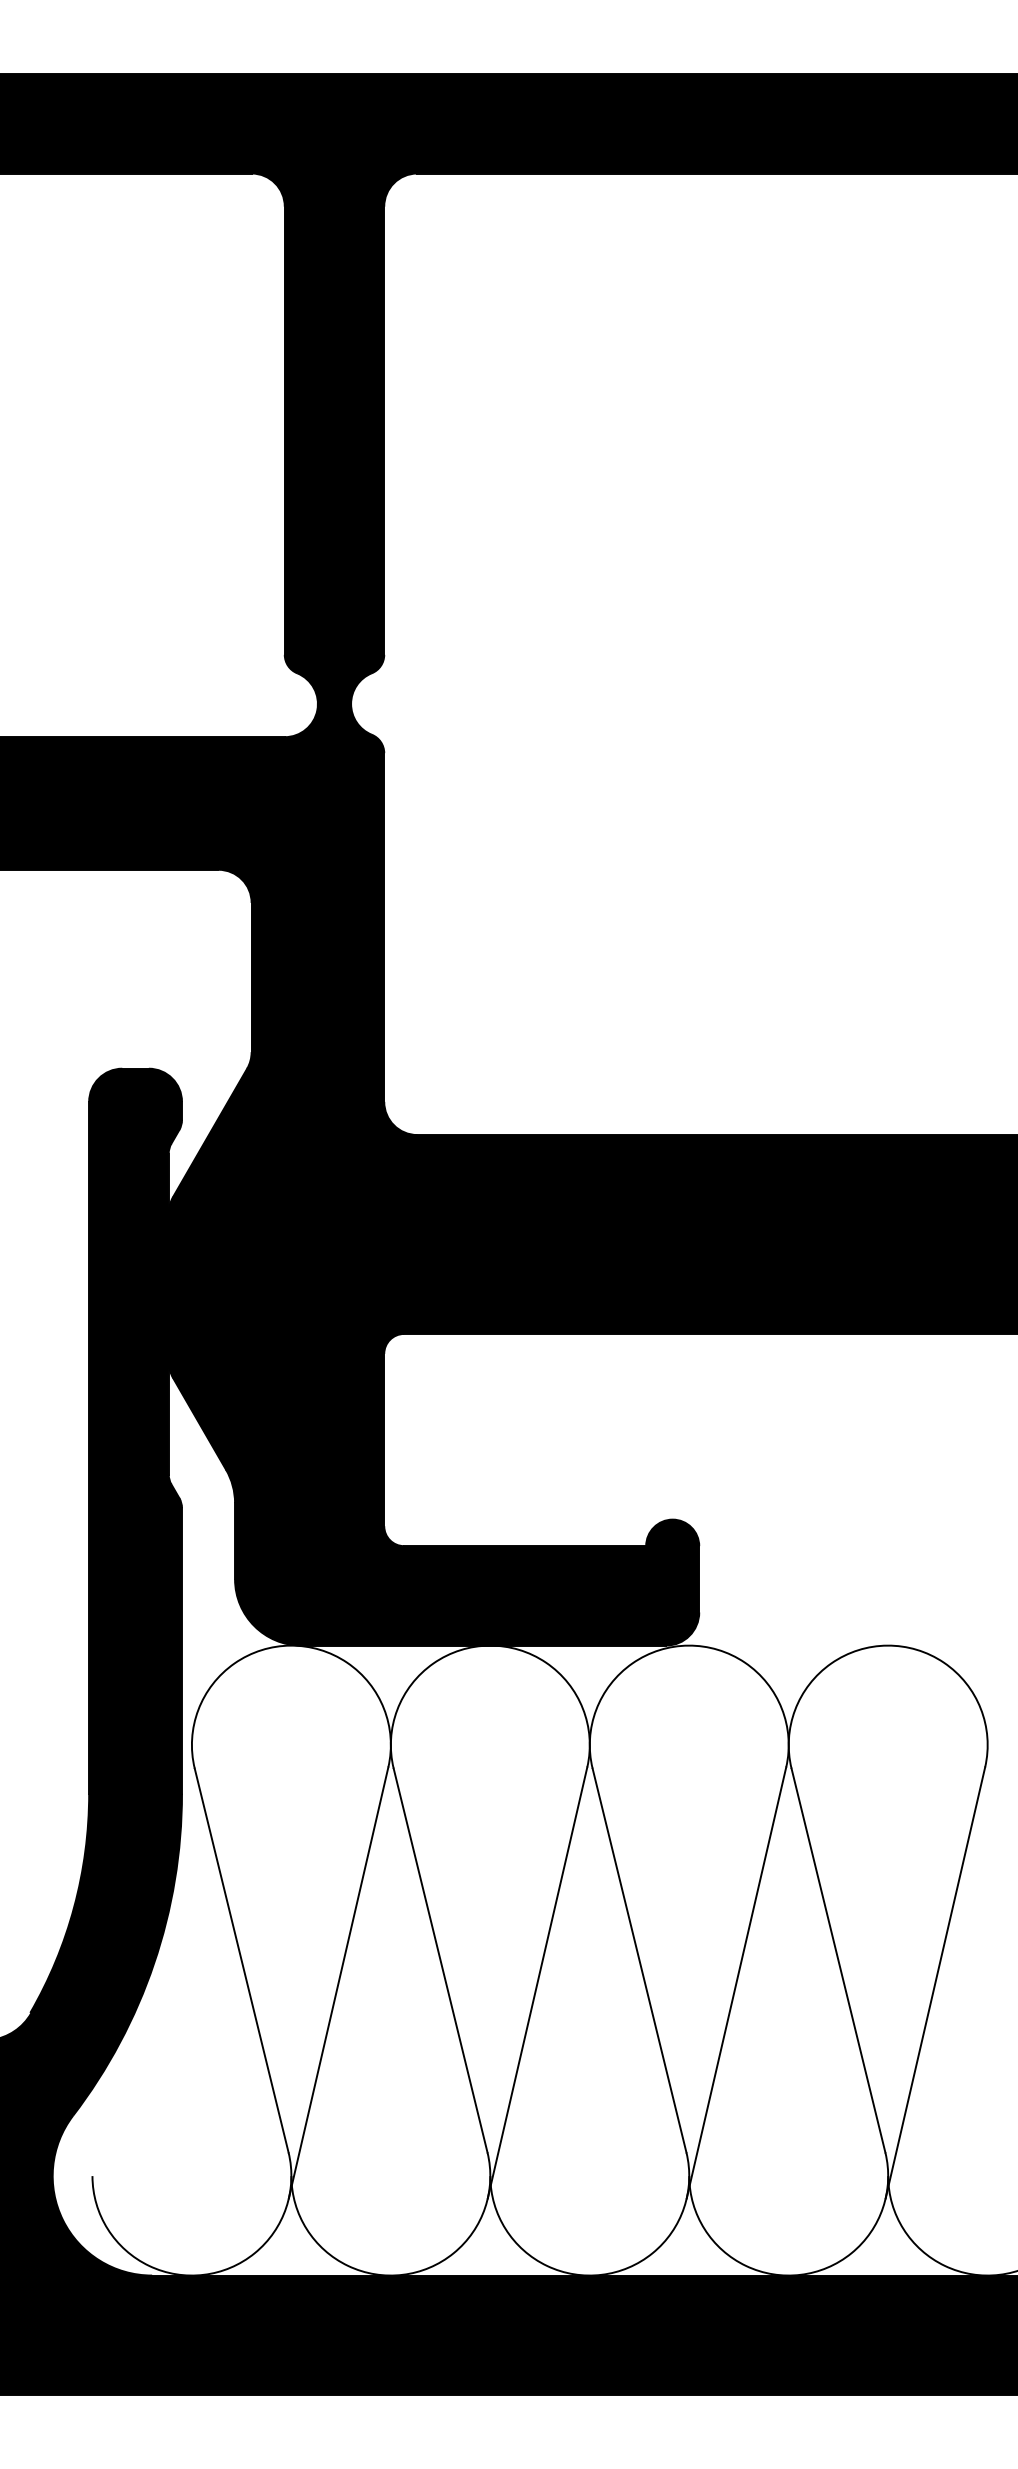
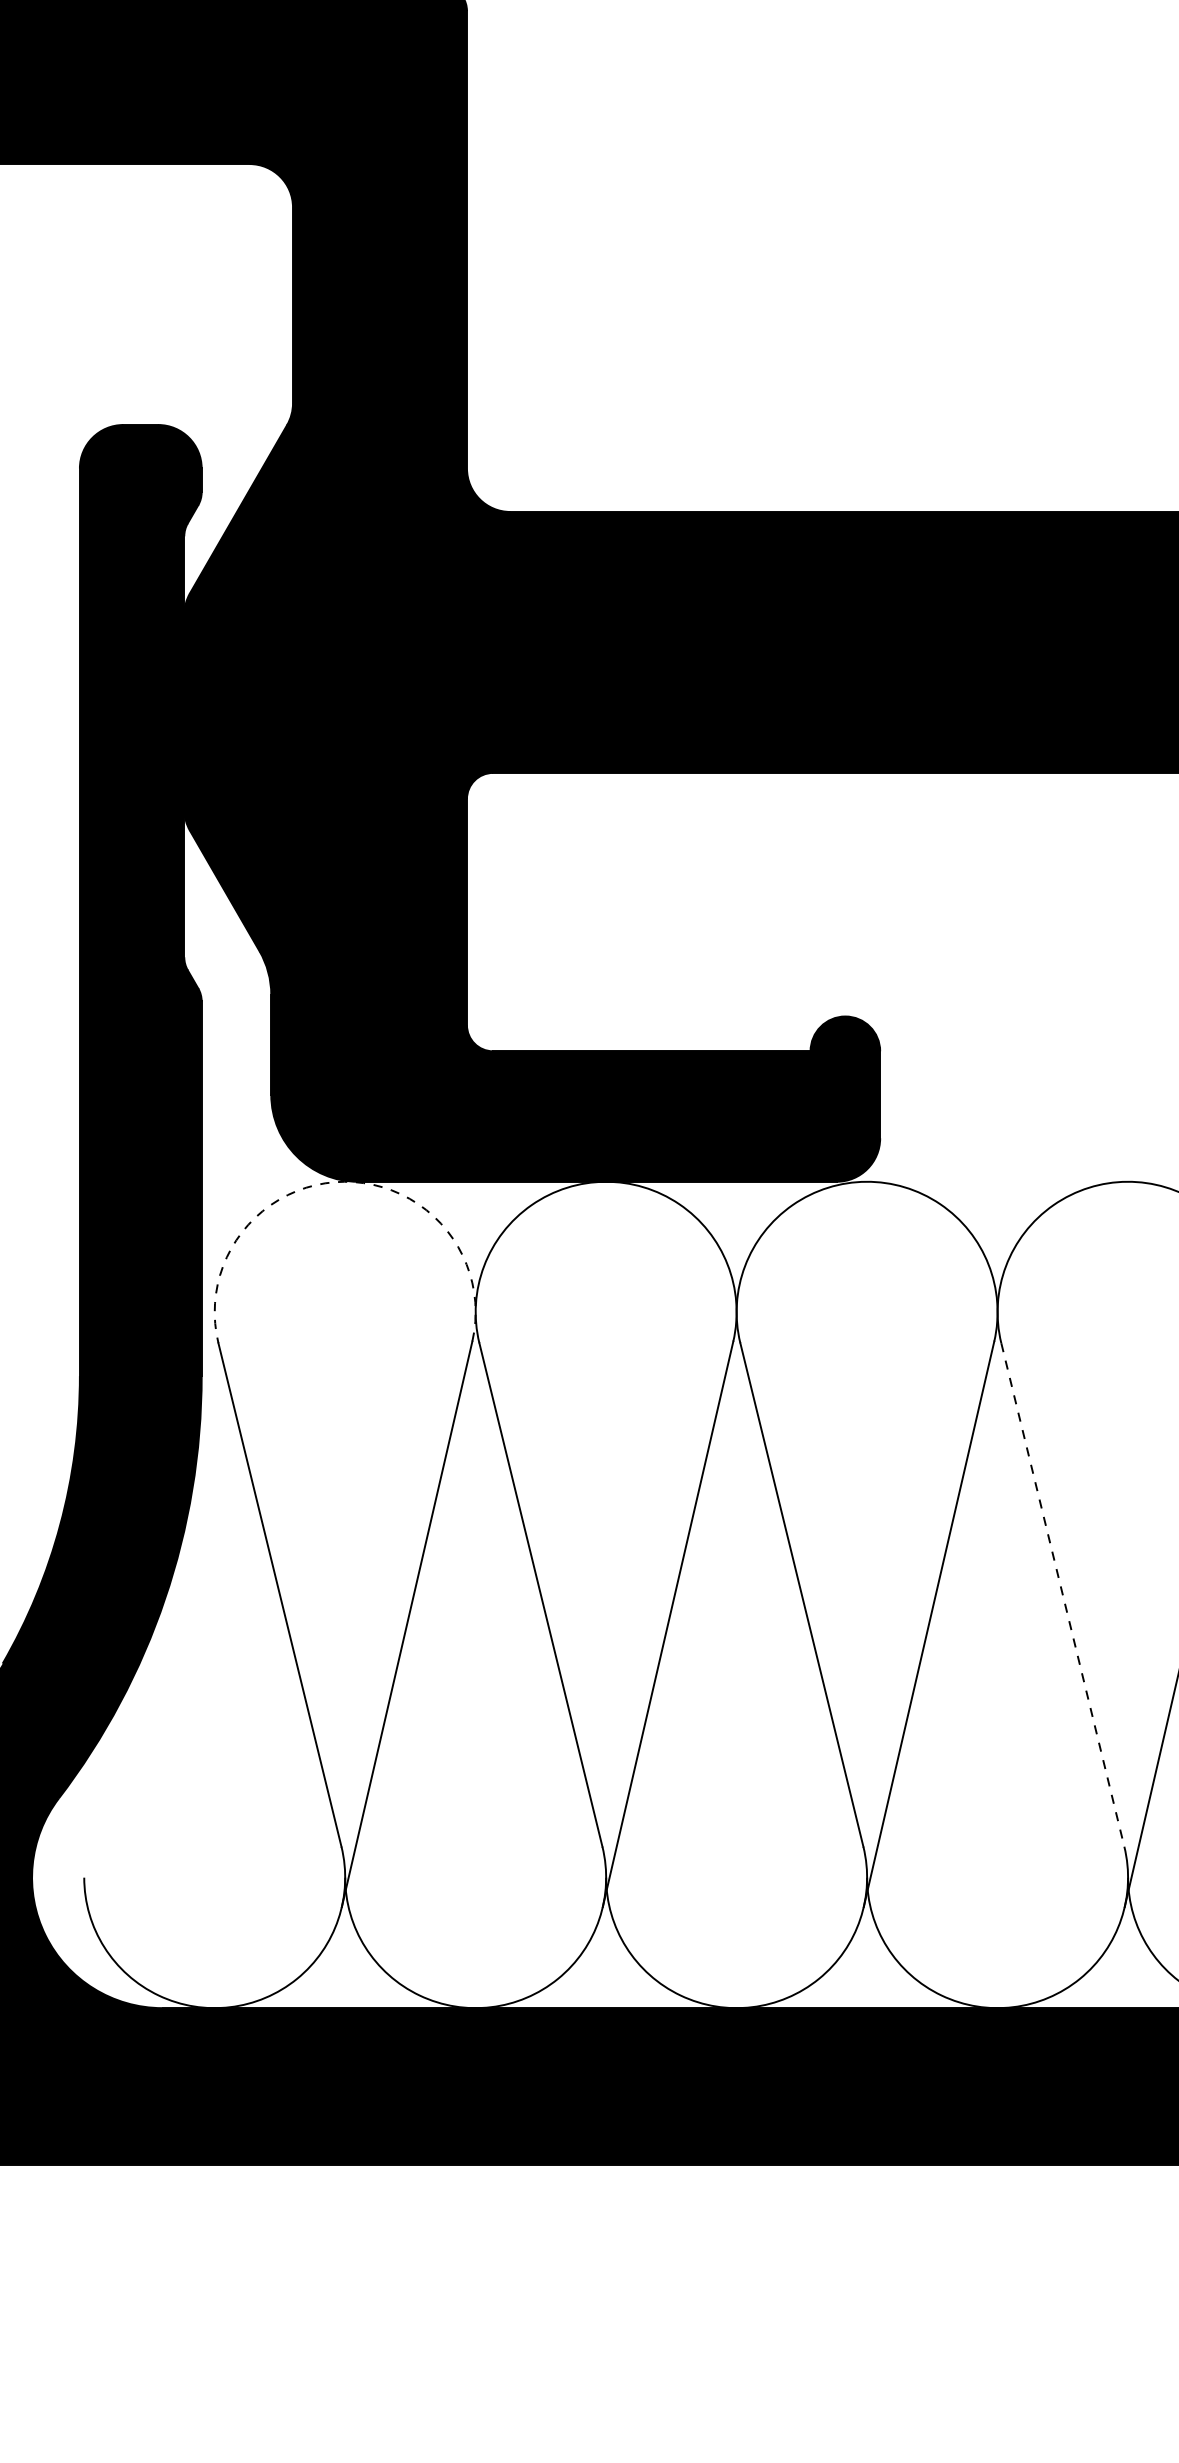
arc: (290, 1645) -> (344, 1181), solid -> dashed
line: (838, 1960) -> (1062, 1594), solid -> dashed

